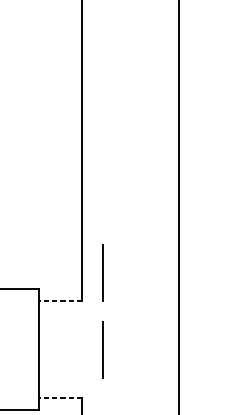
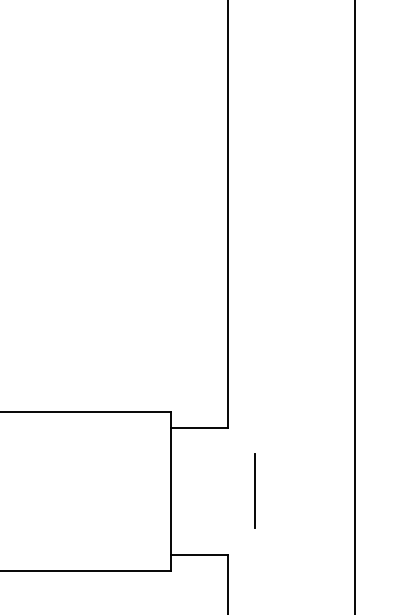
line: (102, 272) -> (254, 389), removed
line: (60, 301) -> (199, 427), dashed -> solid
line: (60, 397) -> (199, 554), dashed -> solid

